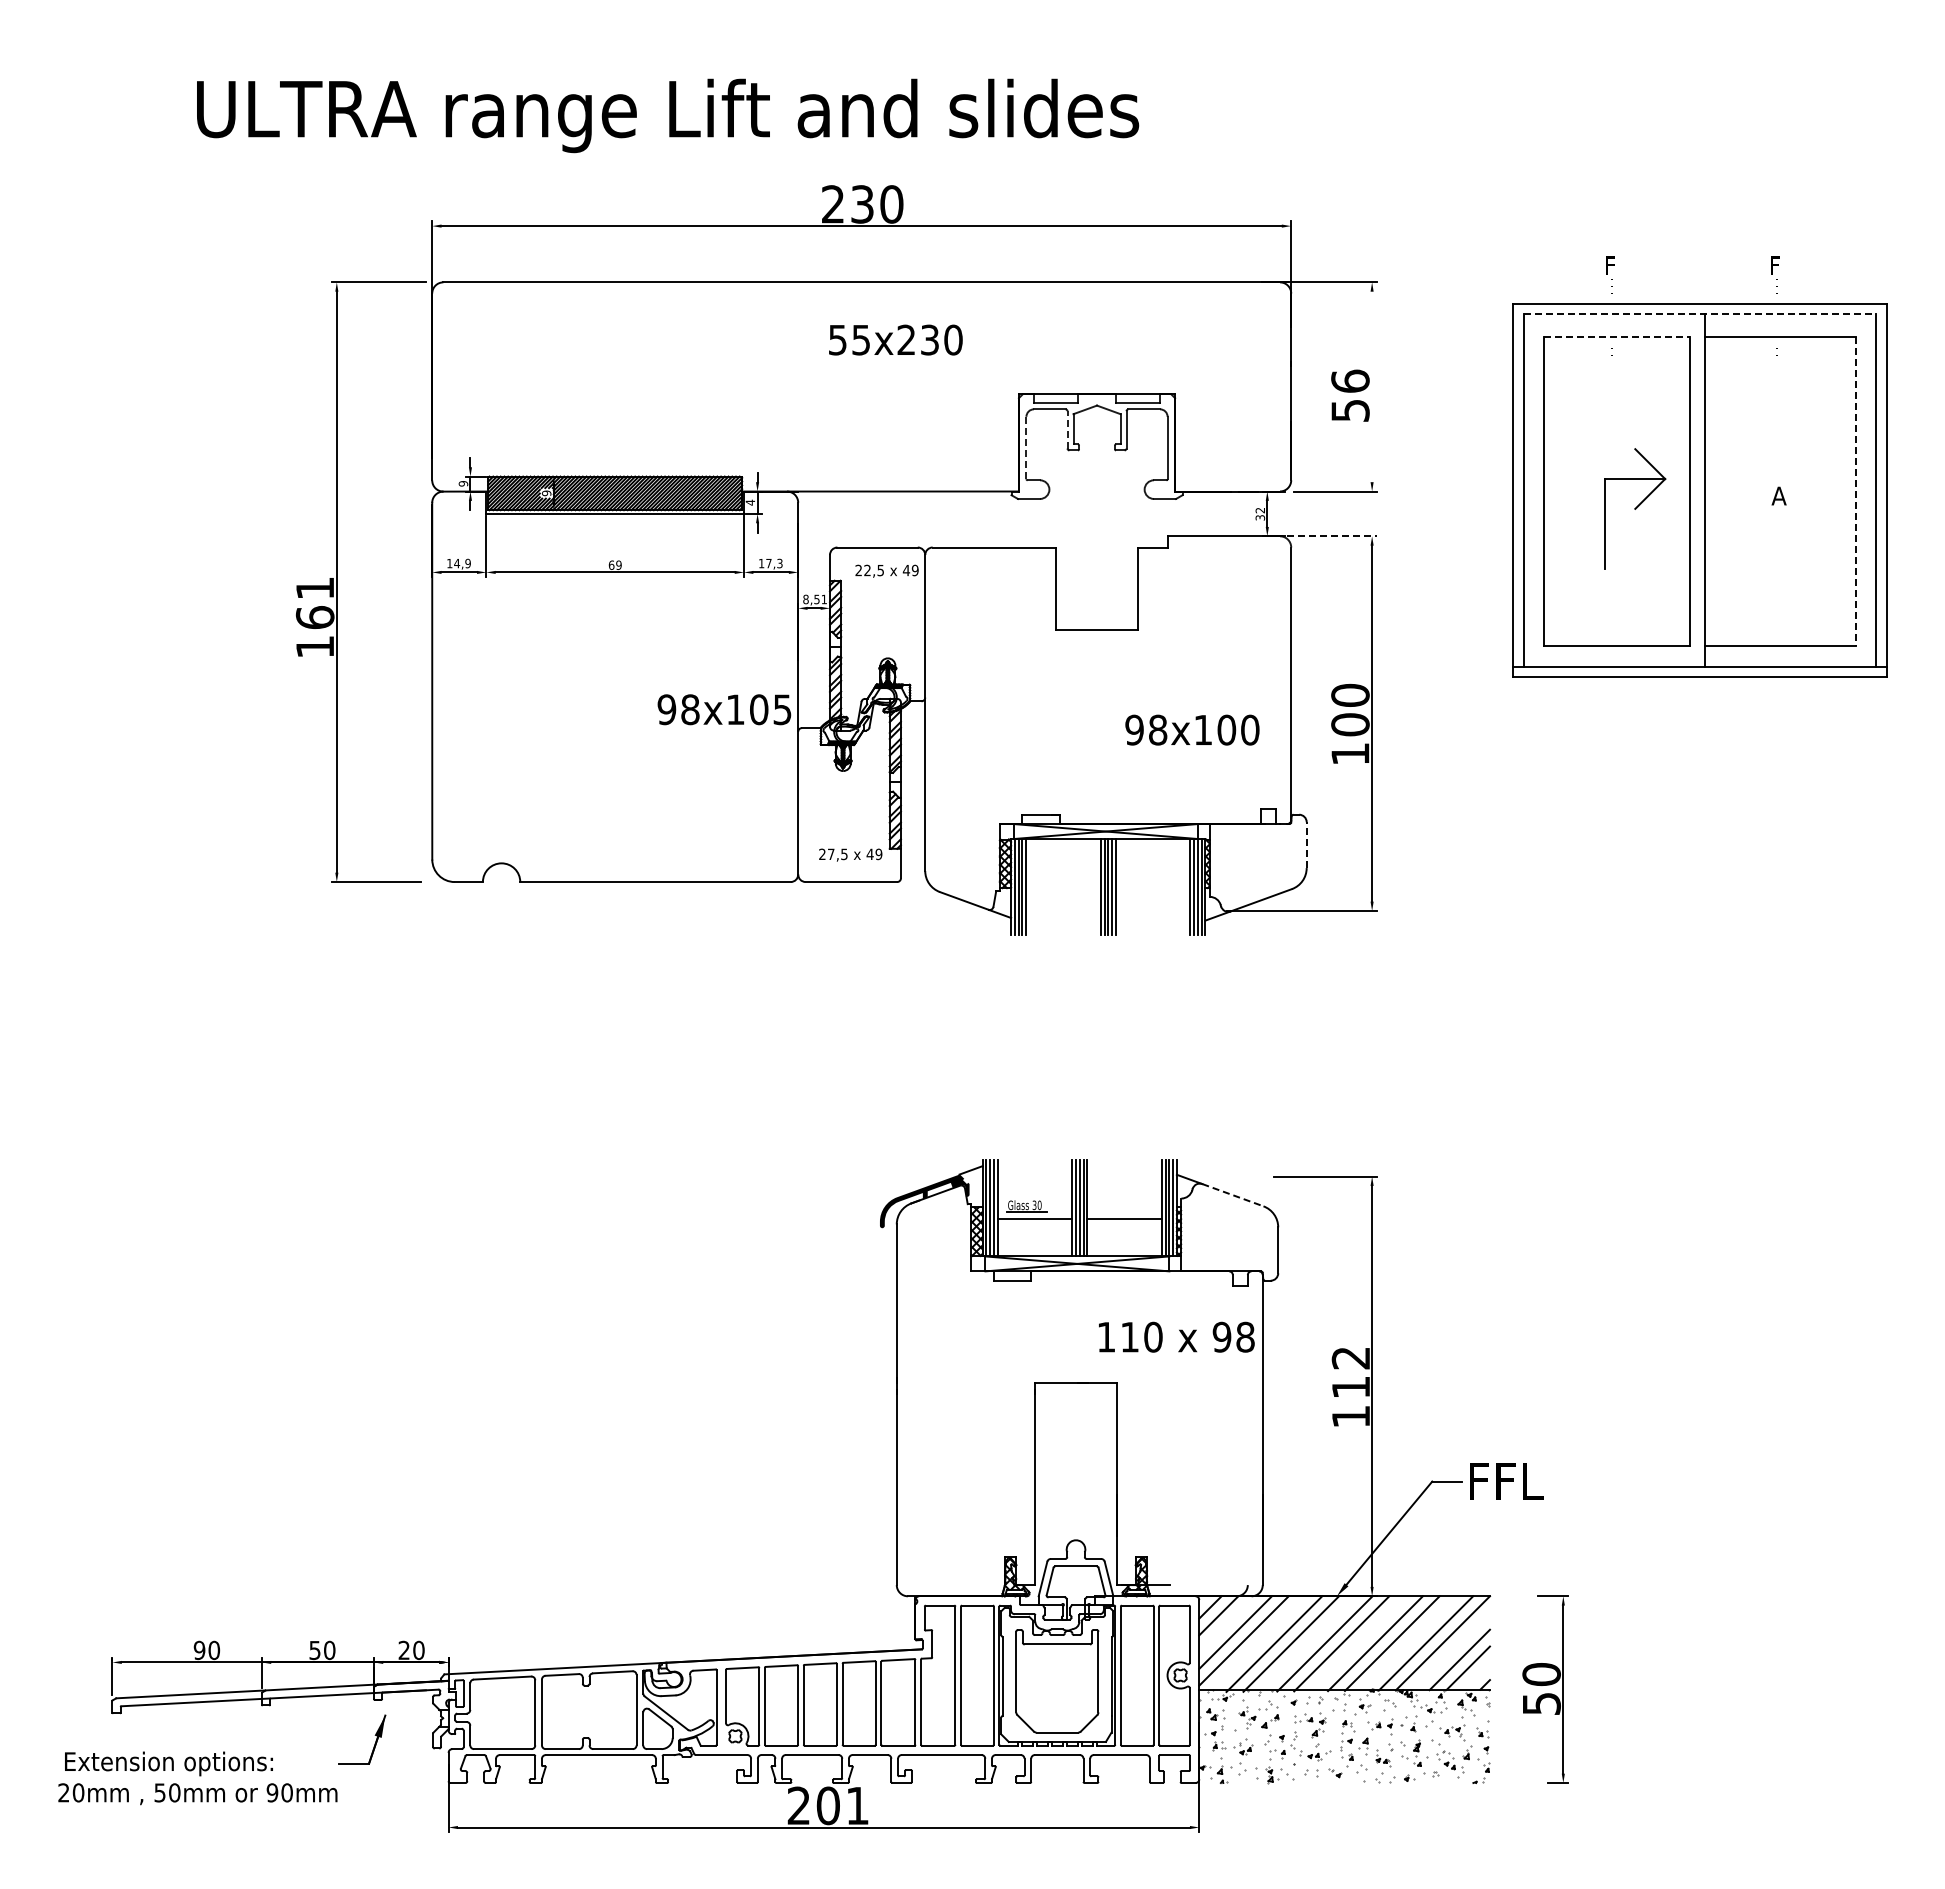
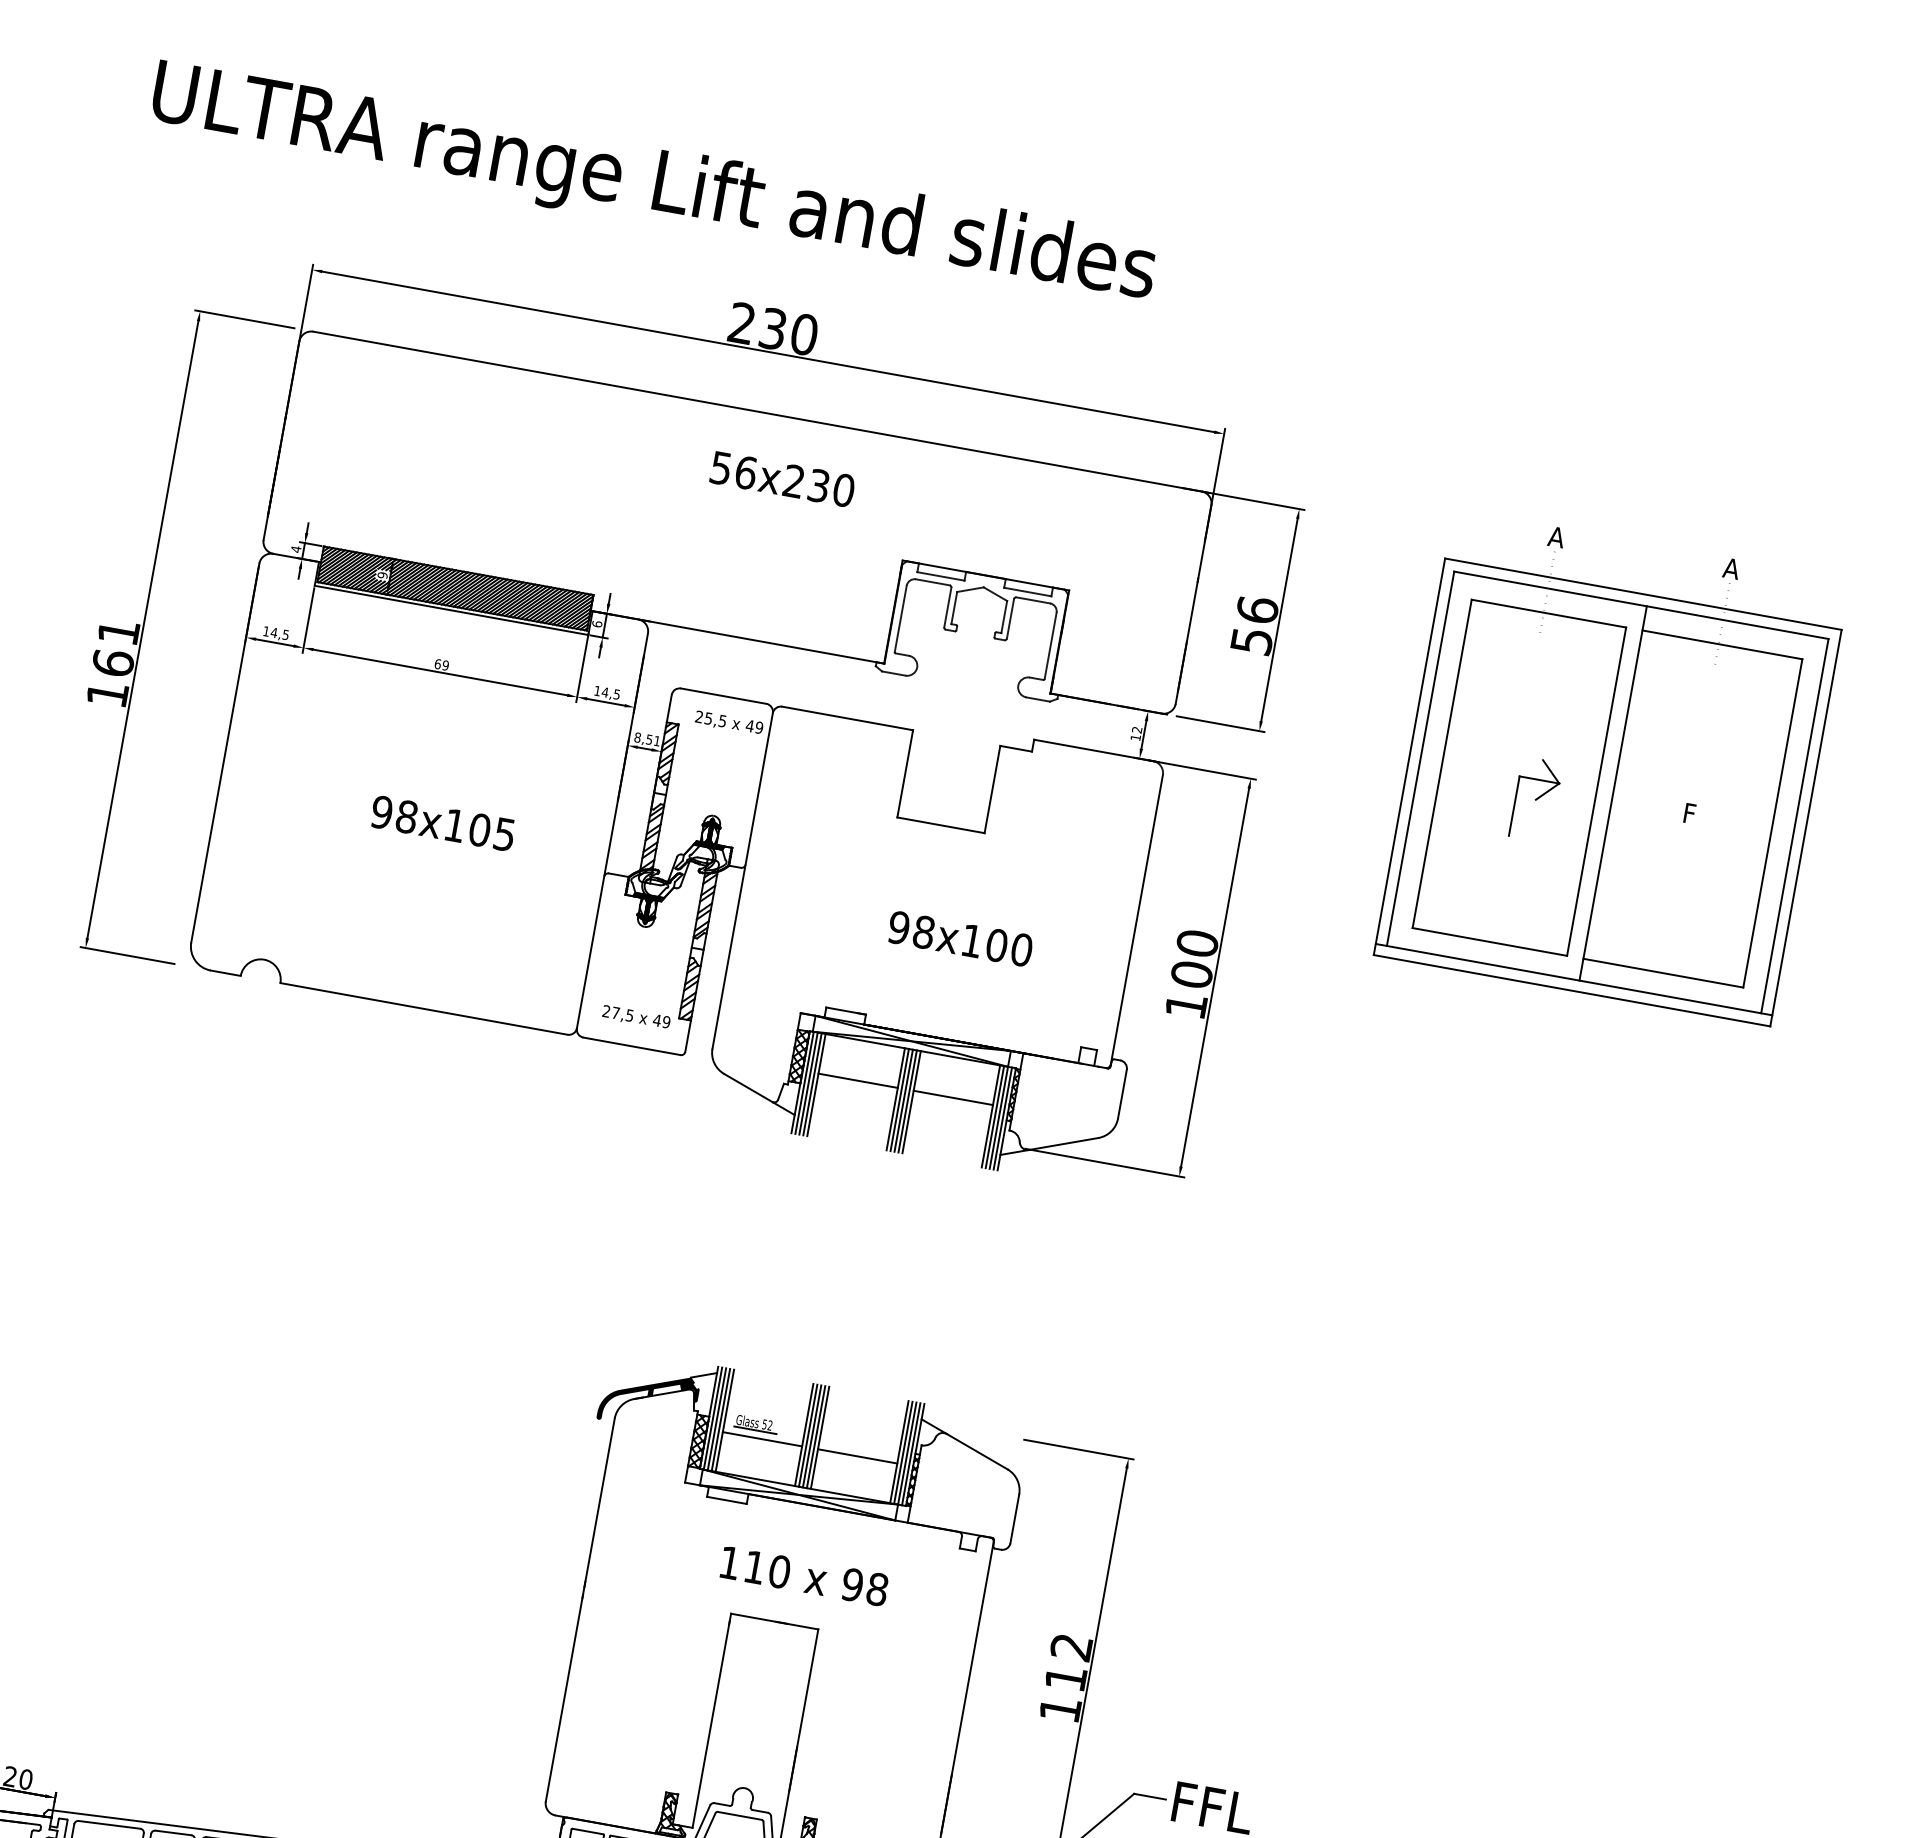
text: (668, 115) -> (654, 186), moved
text: (1610, 265) -> (1555, 536), F -> A
text: (1775, 265) -> (1730, 568), F -> A
line: (1700, 314) -> (1641, 605), dashed -> solid
line: (1616, 336) -> (1548, 613), dashed -> solid
text: (861, 339) -> (746, 472), 55x230 -> 56x230
line: (1372, 386) -> (1279, 619), added
line: (1067, 429) -> (947, 607), dashed -> solid
line: (1026, 448) -> (900, 619), dashed -> solid
text: (463, 483) -> (296, 549), 9 -> 4
line: (1855, 491) -> (1772, 823), dashed -> solid
text: (1778, 495) -> (1690, 813), A -> F
text: (750, 502) -> (597, 624), 4 -> 6
part: (1635, 508) -> (1535, 799), size x0.62
text: (1260, 517) -> (1135, 737), 32 -> 12
line: (1327, 536) -> (1203, 770), dashed -> solid
text: (467, 563) -> (285, 634), 14,9 -> 14,5
text: (773, 563) -> (610, 693), 17,3 -> 14,5
text: (867, 570) -> (708, 718), 22,5 -> 25,5
text: (724, 709) -> (443, 823), moved
text: (1192, 729) -> (960, 938), moved
line: (1306, 845) -> (1122, 1094), dashed -> solid
line: (1063, 876) -> (858, 1080), added
line: (1152, 876) -> (952, 1097), added
line: (1232, 1195) -> (976, 1451), dashed -> solid
text: (1036, 1205) -> (766, 1425), 30 -> 52
text: (1176, 1336) -> (804, 1575), moved

